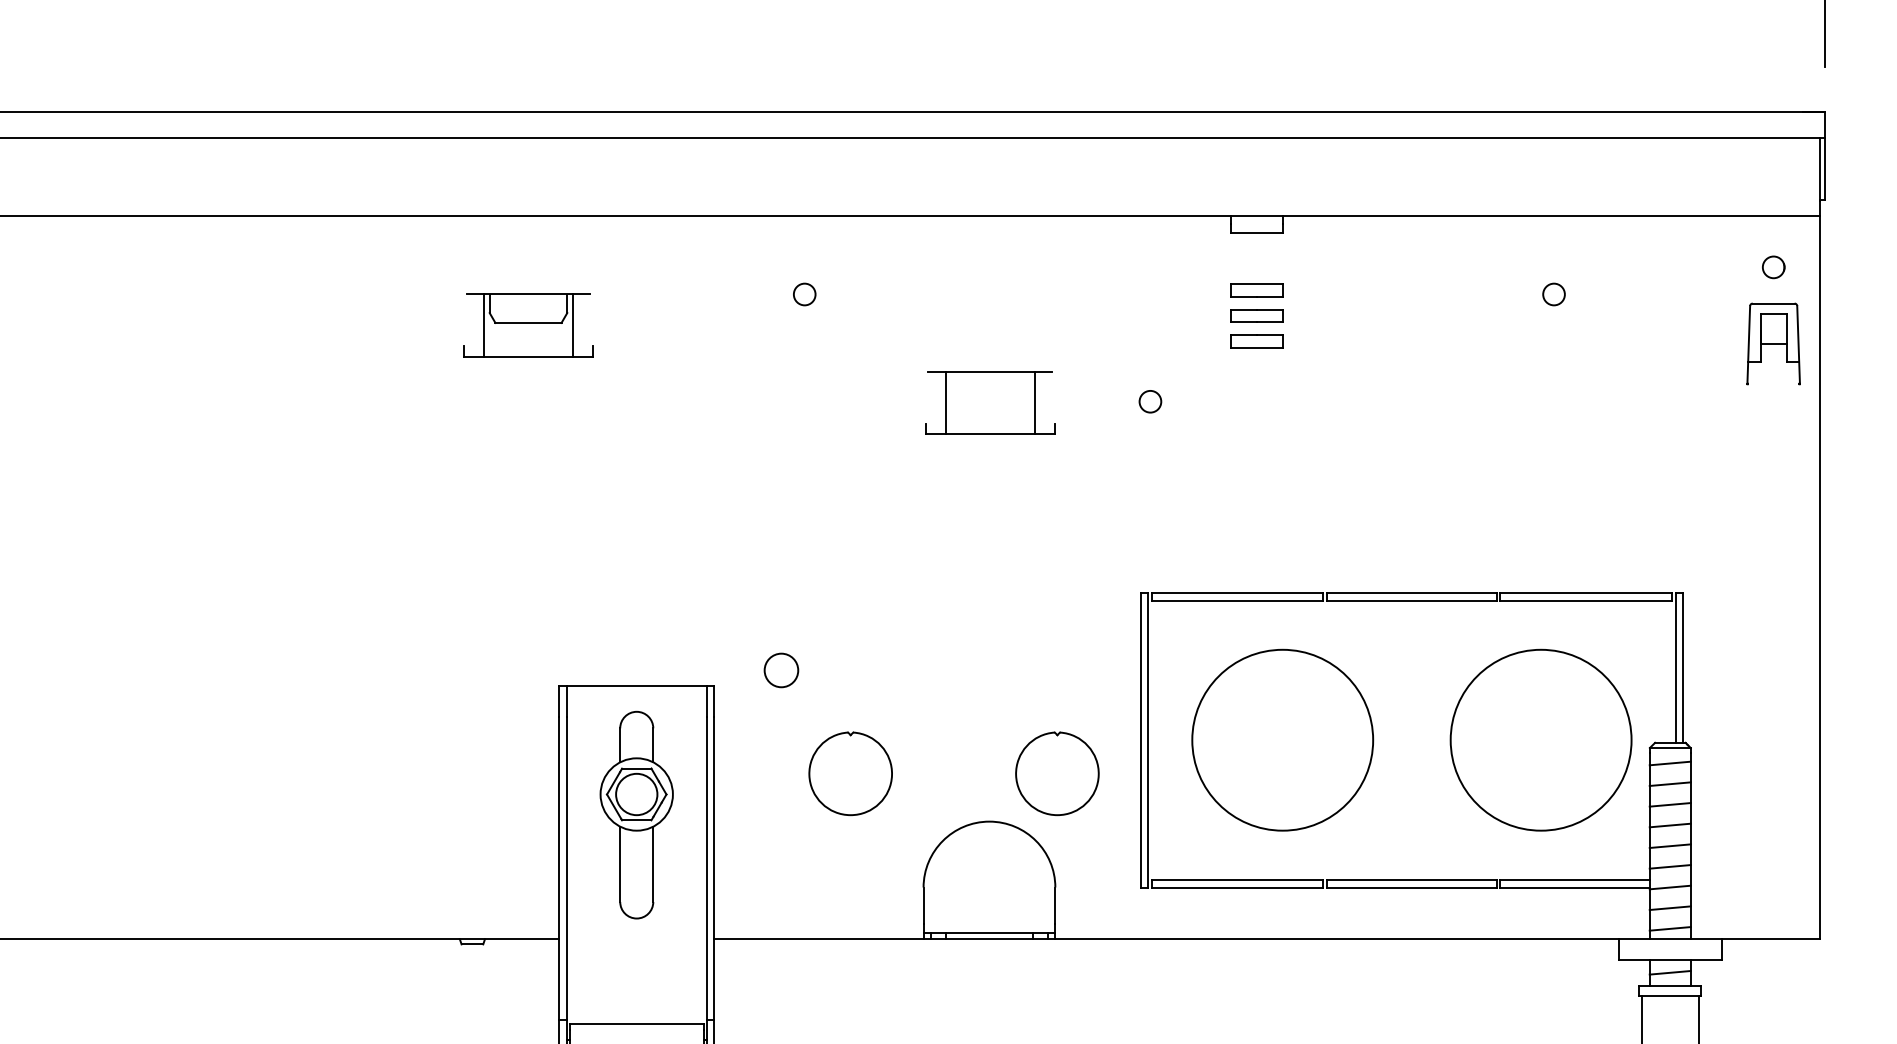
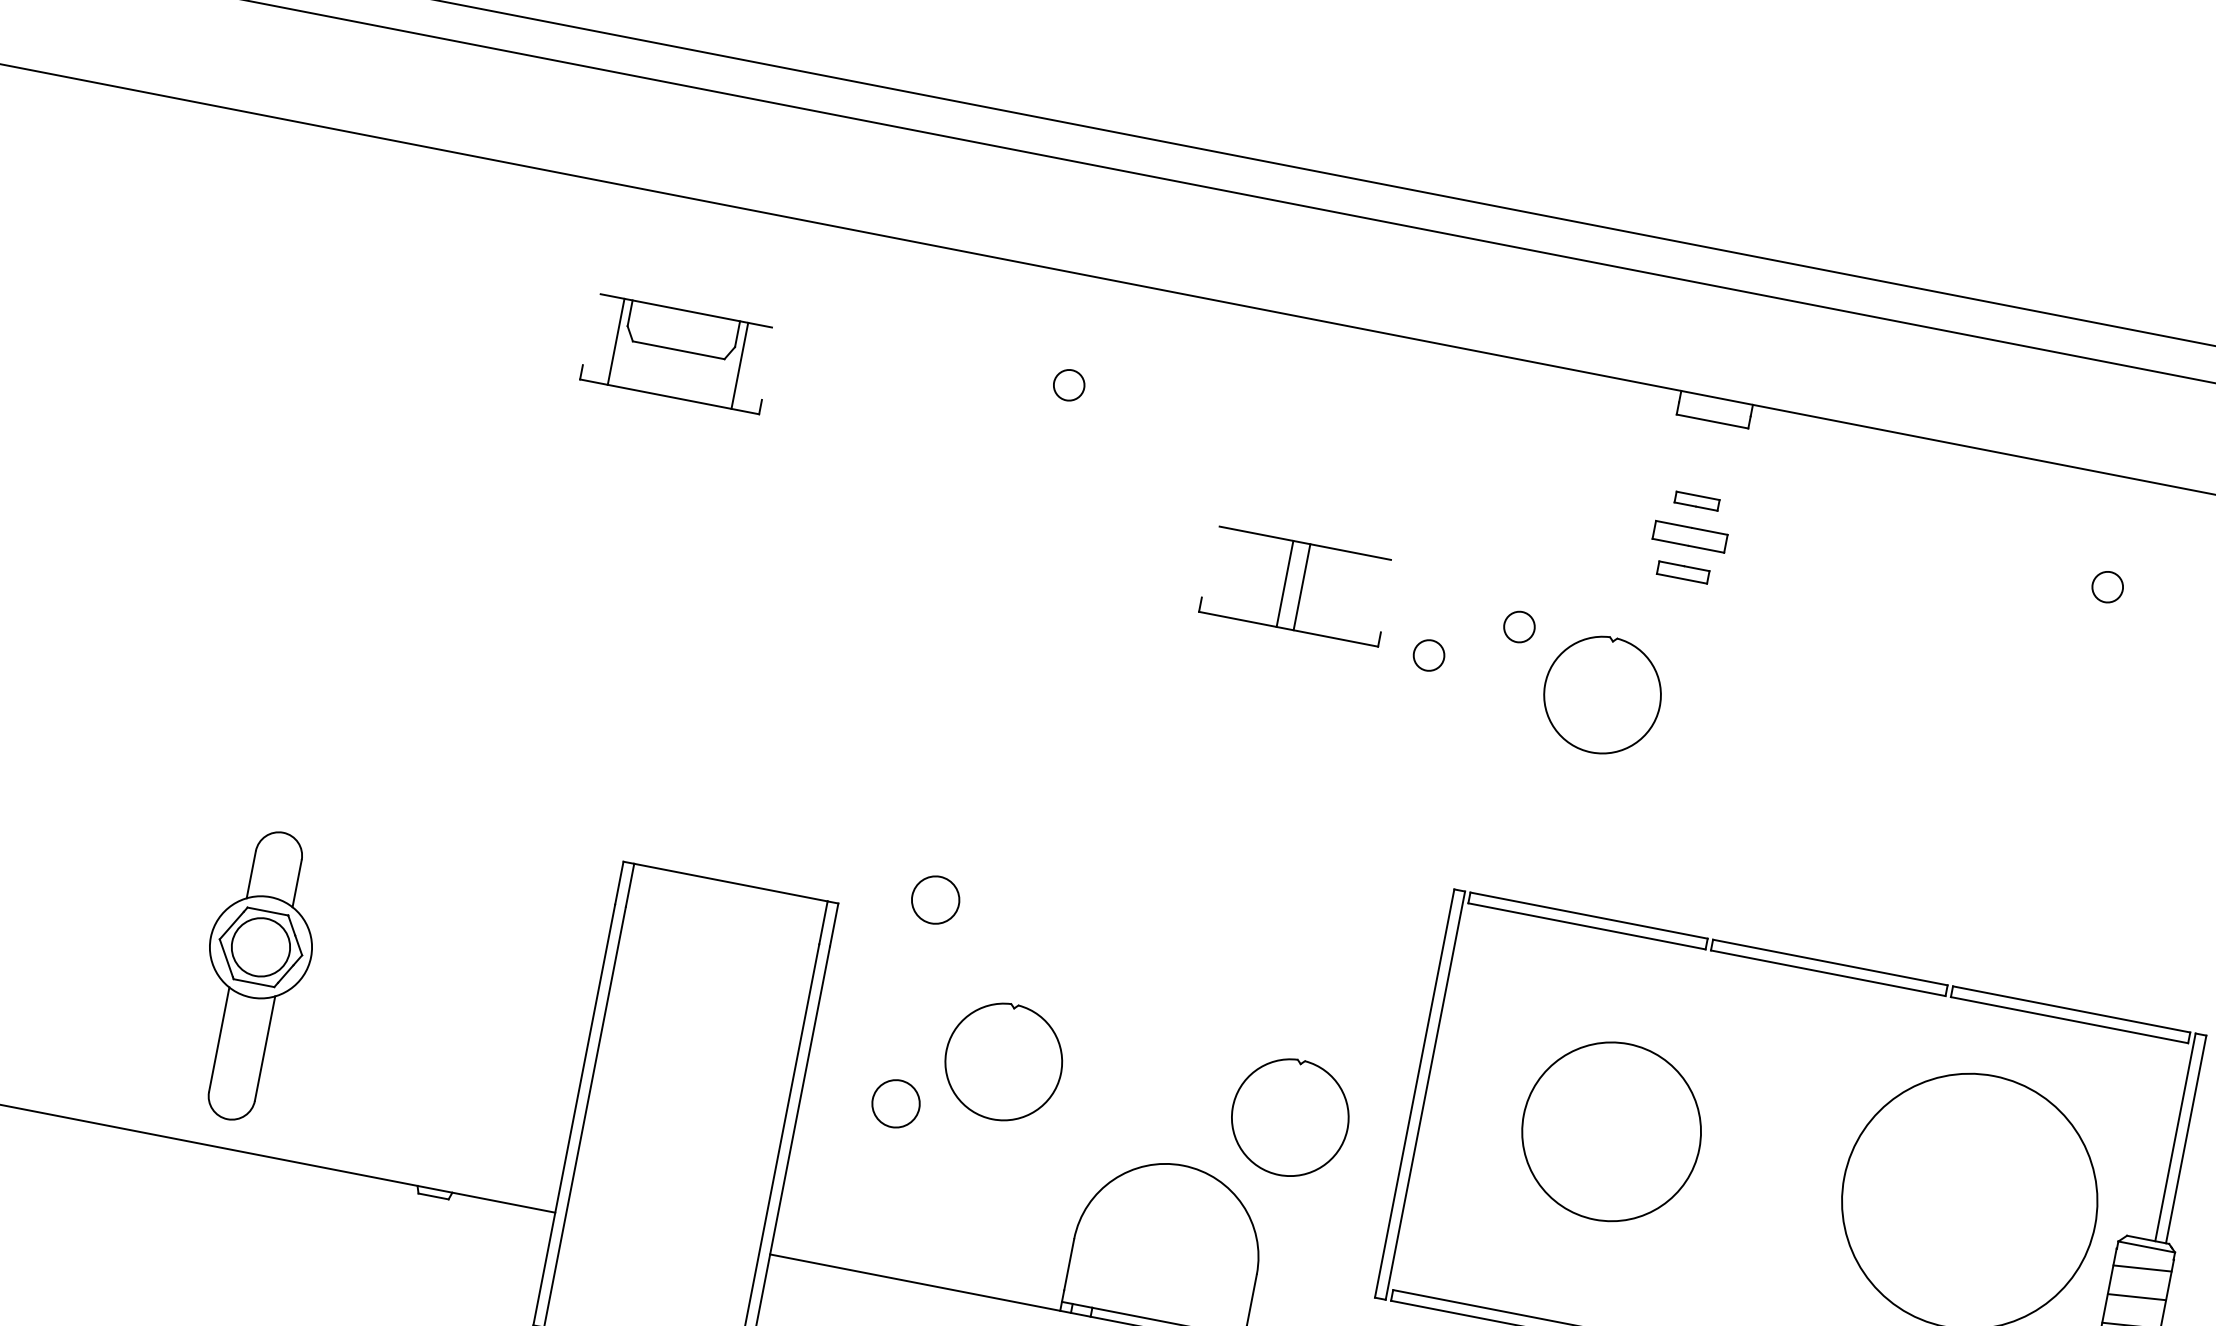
part: (1256, 290) -> (1696, 501), size x0.6
part: (1256, 341) -> (1682, 572), size x0.7
line: (945, 403) -> (1284, 583), moved
line: (1034, 403) -> (1301, 587), moved
circle: (1091, 433) -> (1429, 655), added
part: (1217, 437) -> (1602, 694), added
circle: (1282, 739) -> (1611, 1130), size x0.7
part: (636, 814) -> (255, 974), moved
circle: (781, 817) -> (896, 1103), added

